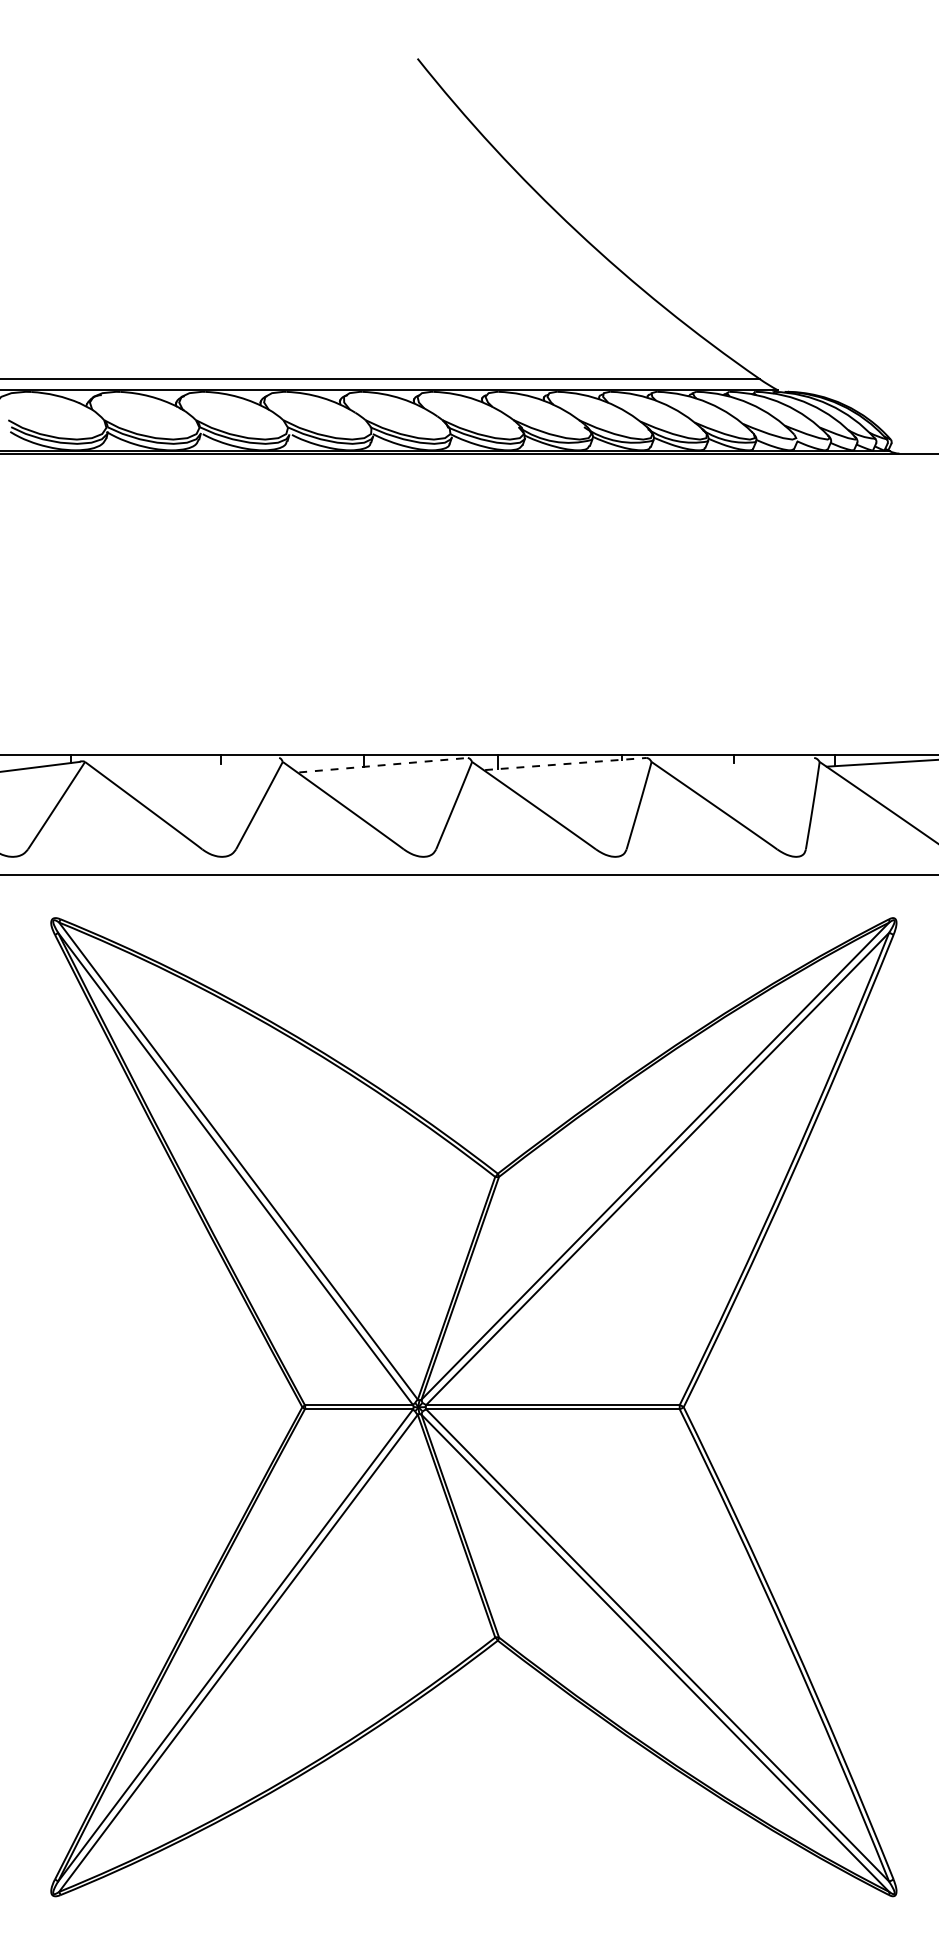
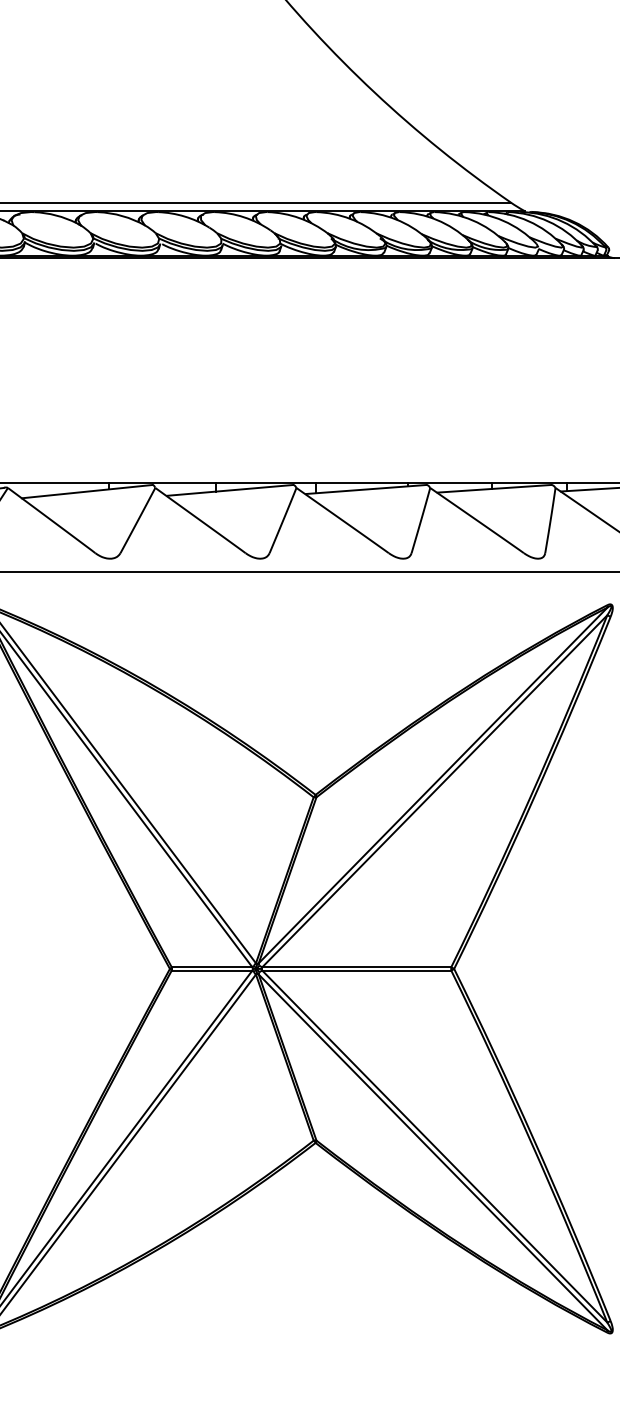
line: (737, 762) -> (494, 488), added
line: (566, 763) -> (366, 489), dashed -> solid
line: (383, 765) -> (230, 490), dashed -> solid
line: (191, 766) -> (87, 491), added

